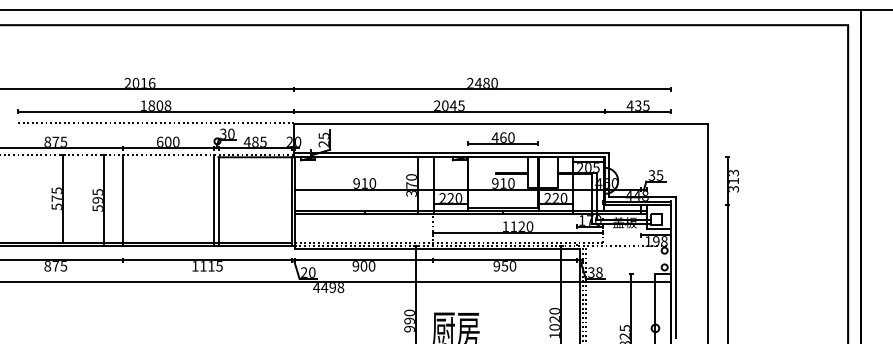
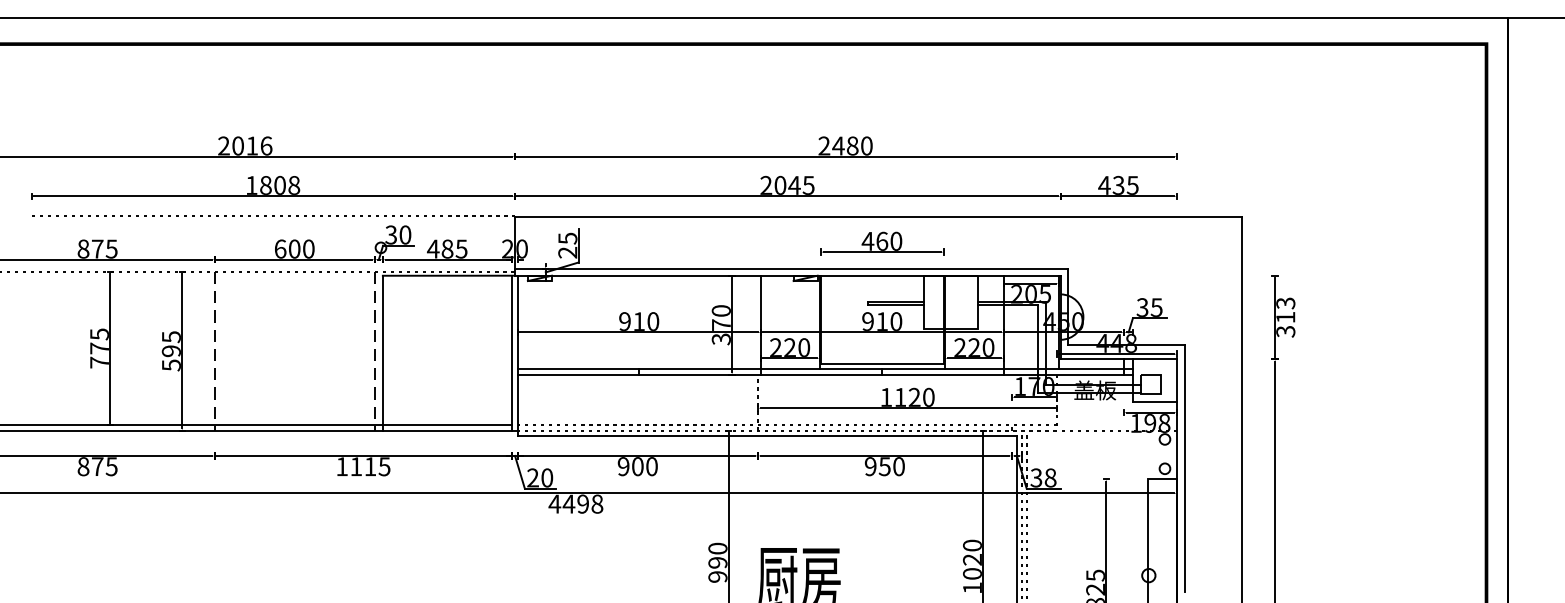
line: (122, 200) -> (214, 351), solid -> dashed
line: (213, 200) -> (374, 351), solid -> dashed
text: (56, 206) -> (98, 361), 575 -> 775

